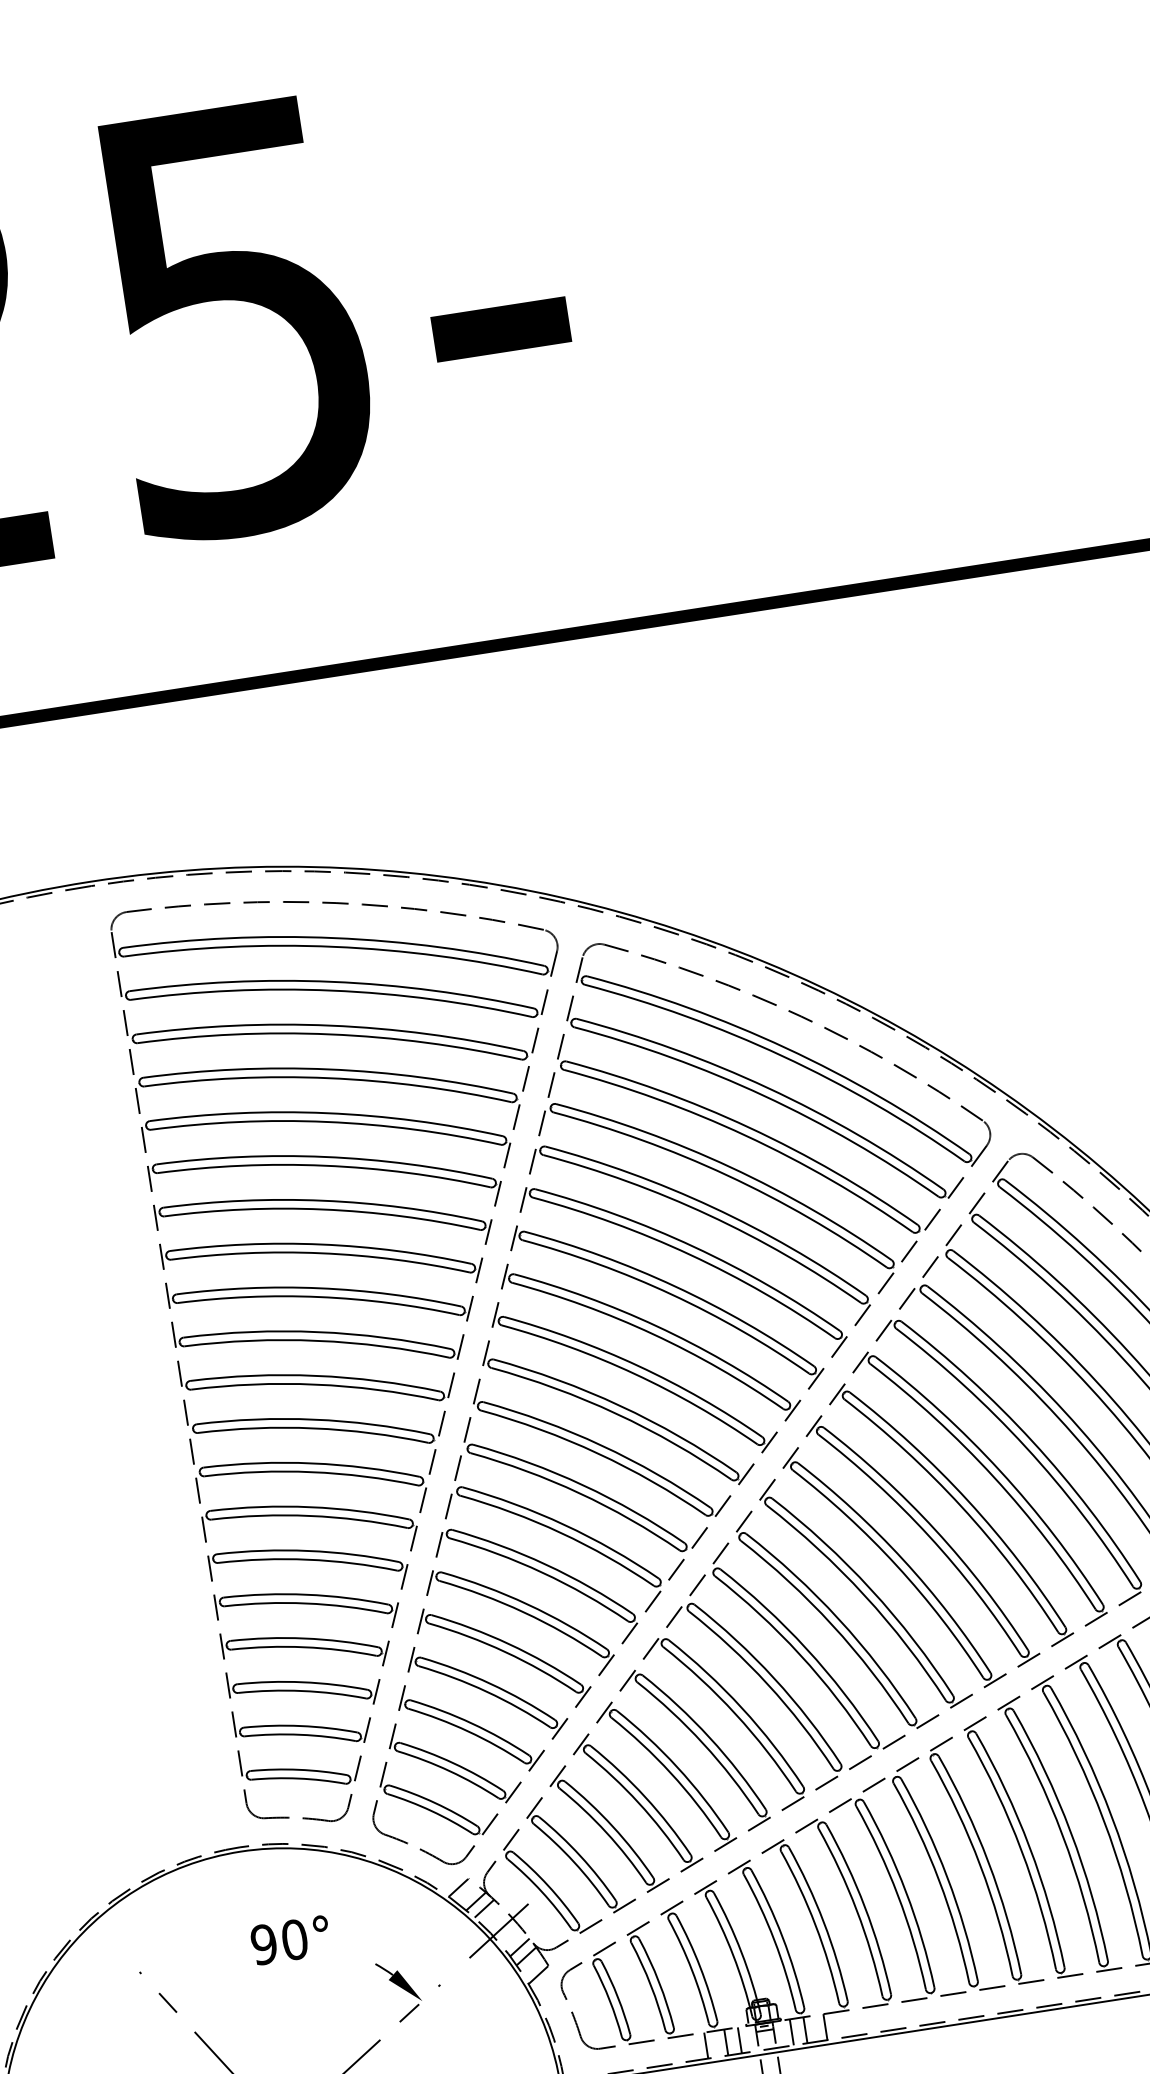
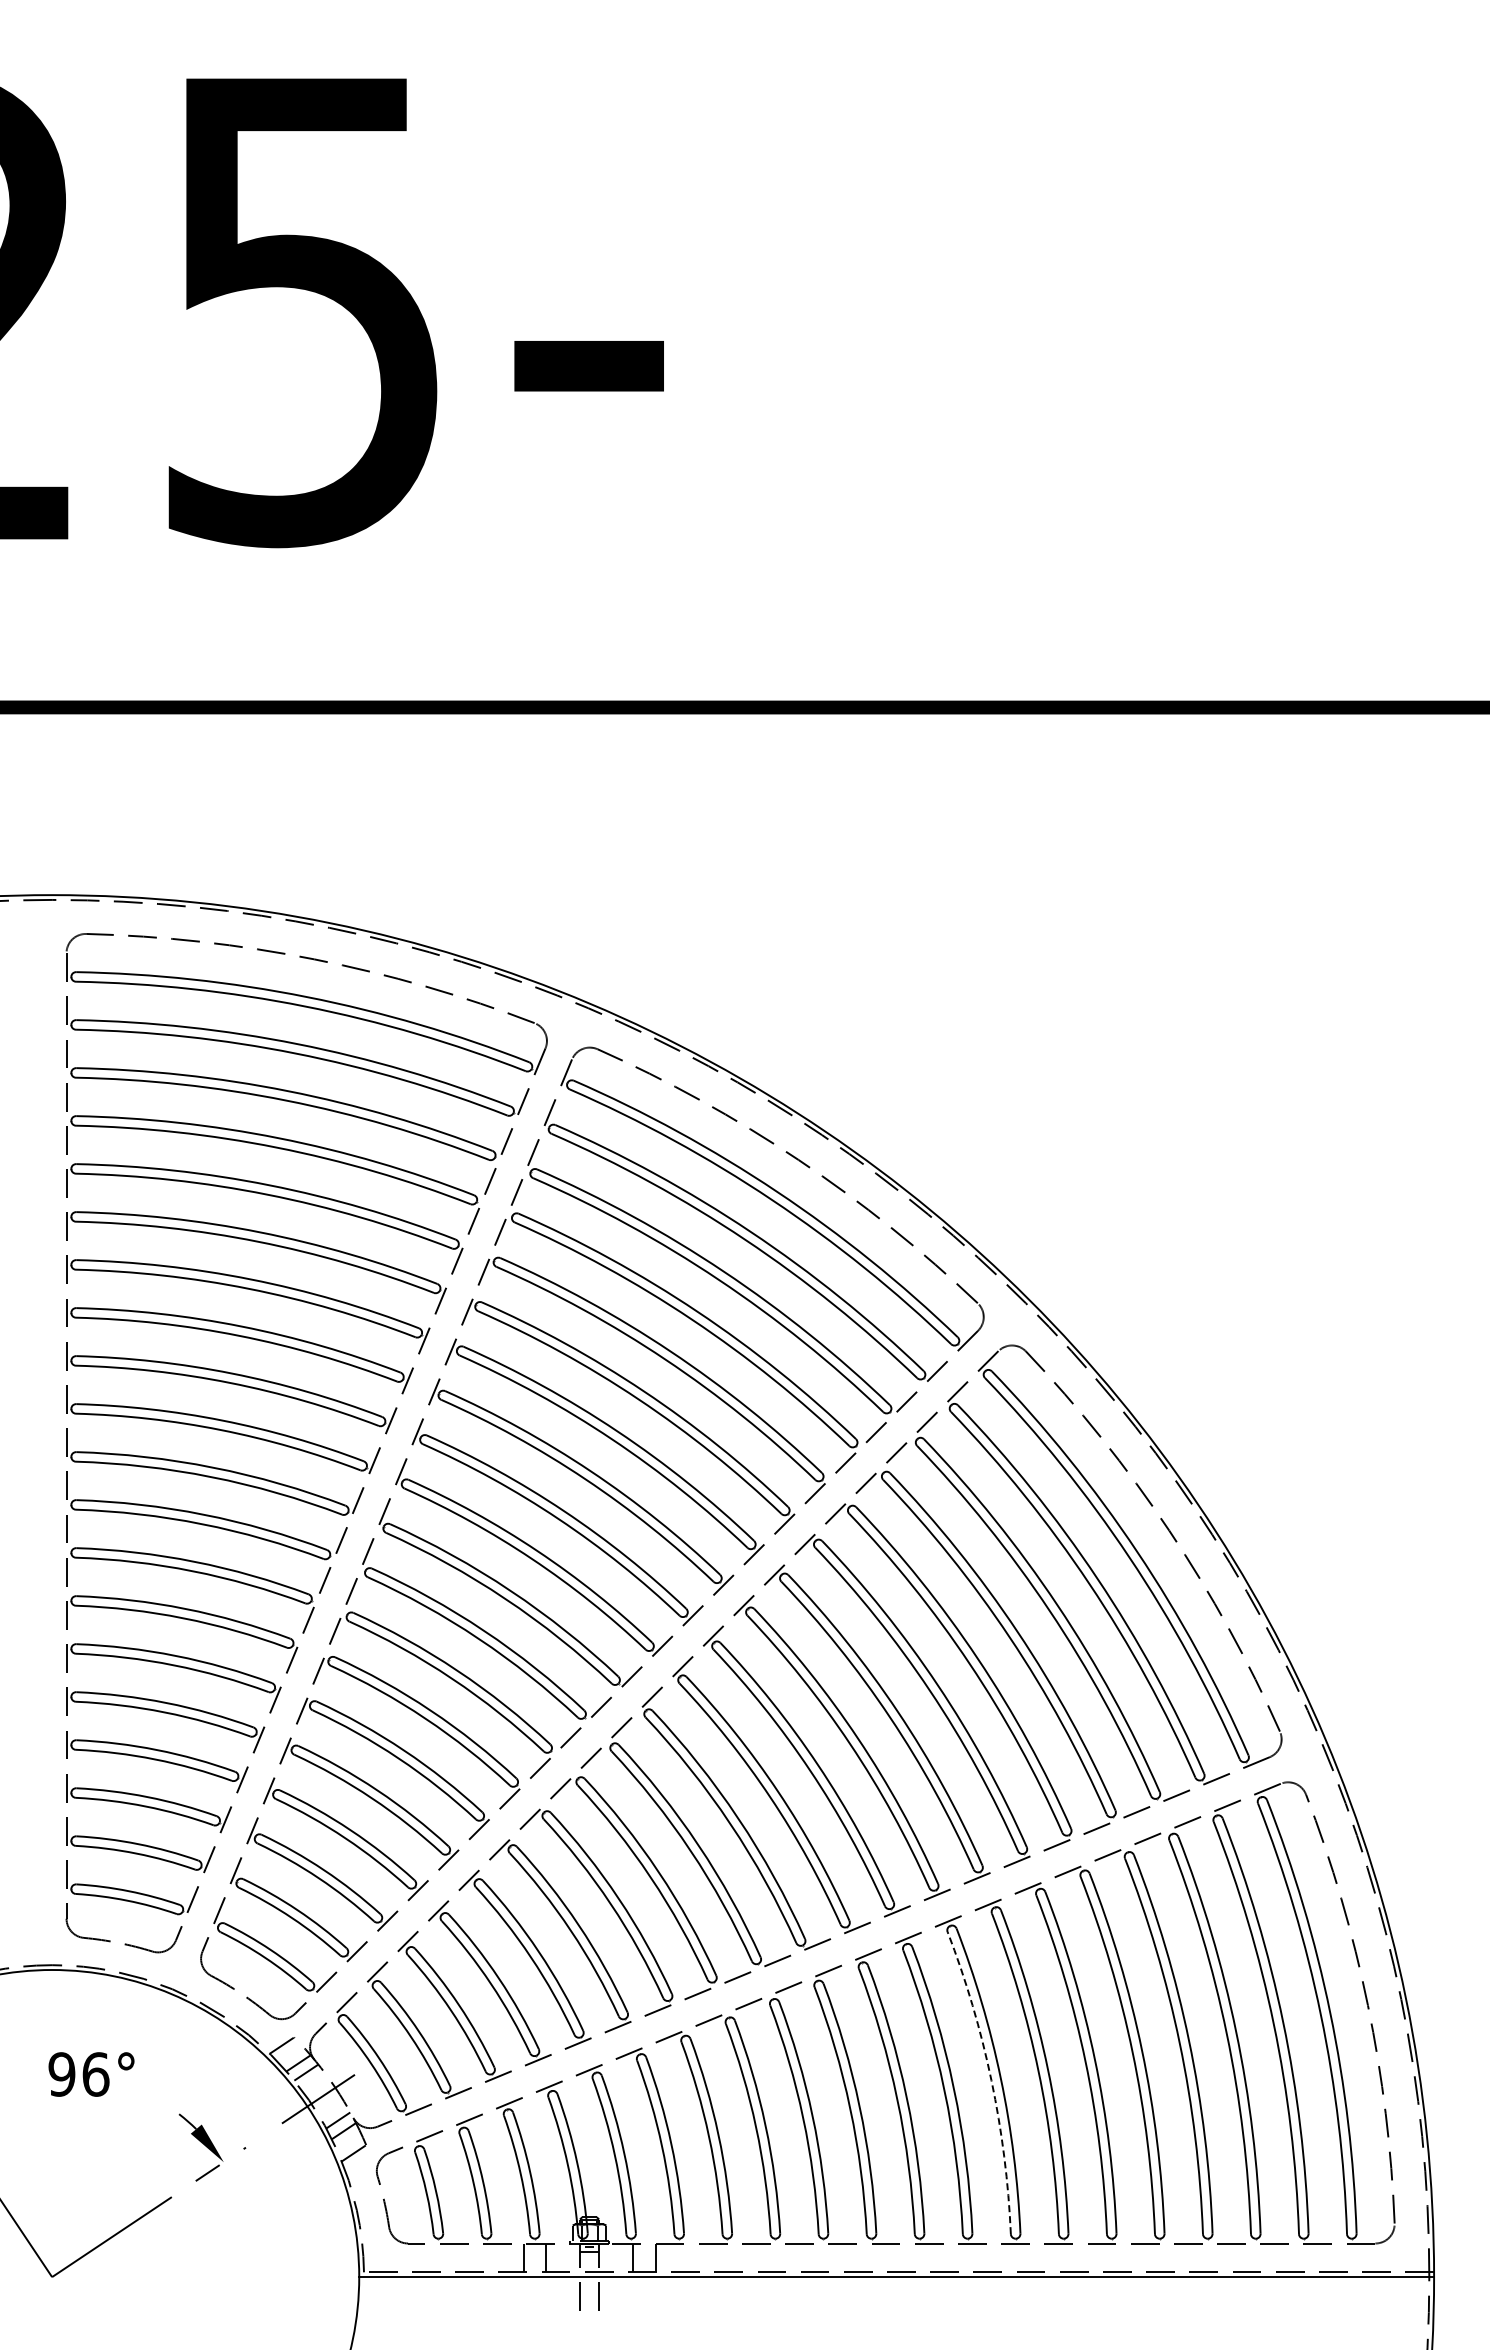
arc: (1103, 1820) -> (991, 2080), solid -> dashed
text: (294, 1939) -> (95, 2074), 90° -> 96°
line: (791, 2031) -> (618, 2257), removed
line: (739, 2040) -> (560, 2257), removed

